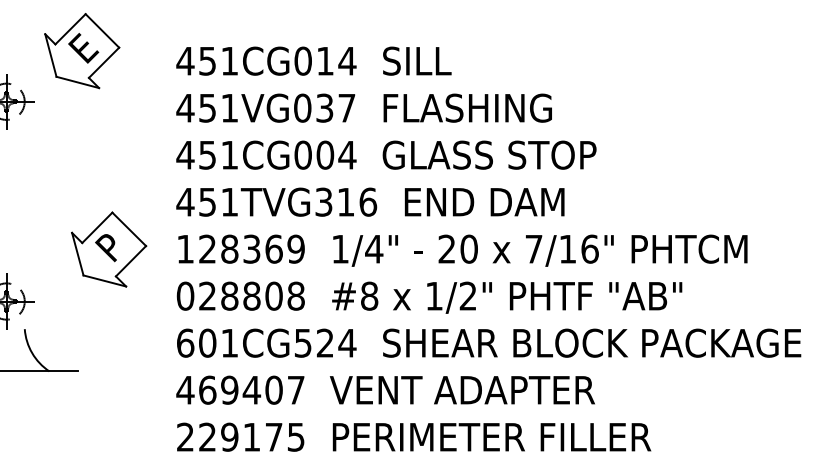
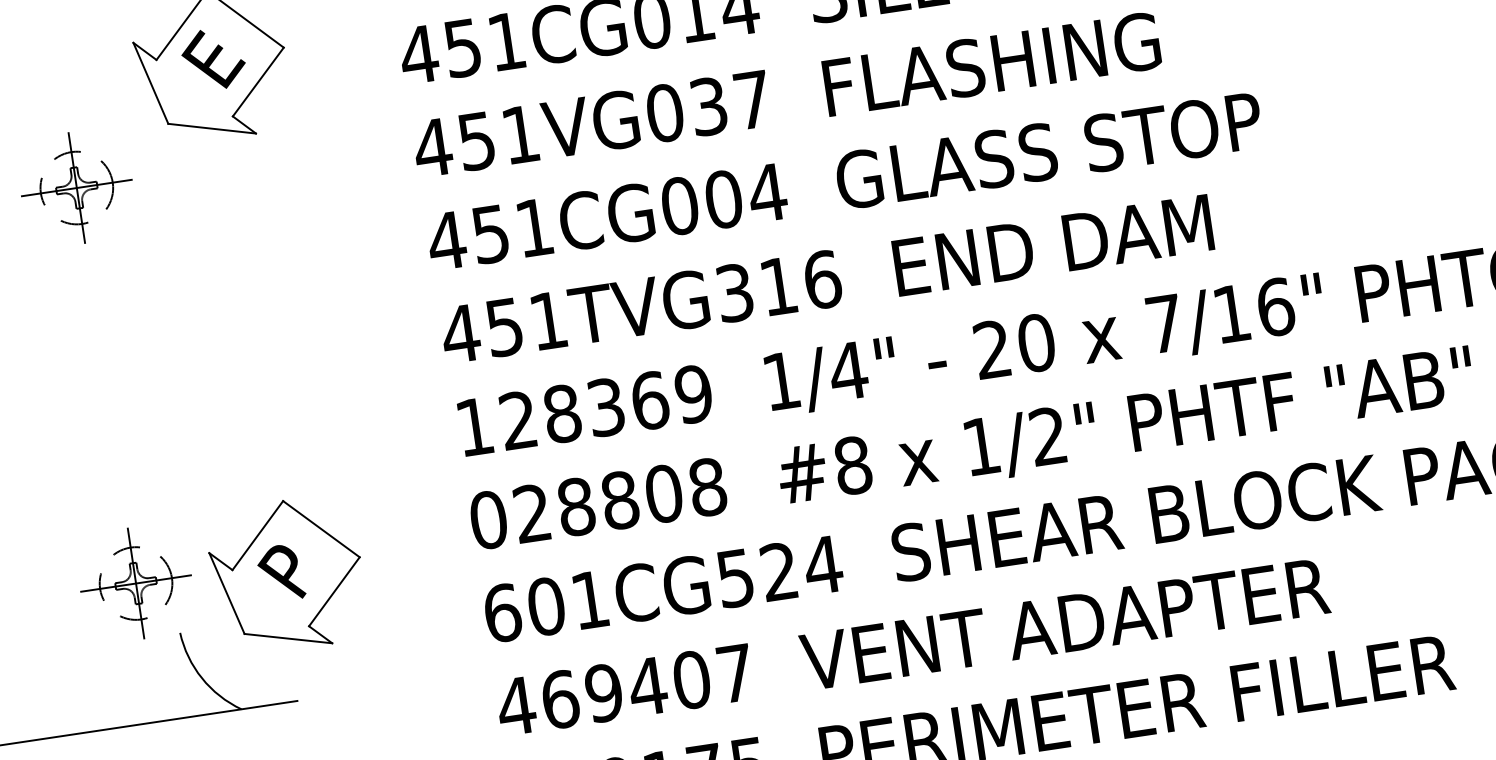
part: (109, 249) -> (288, 574), moved

